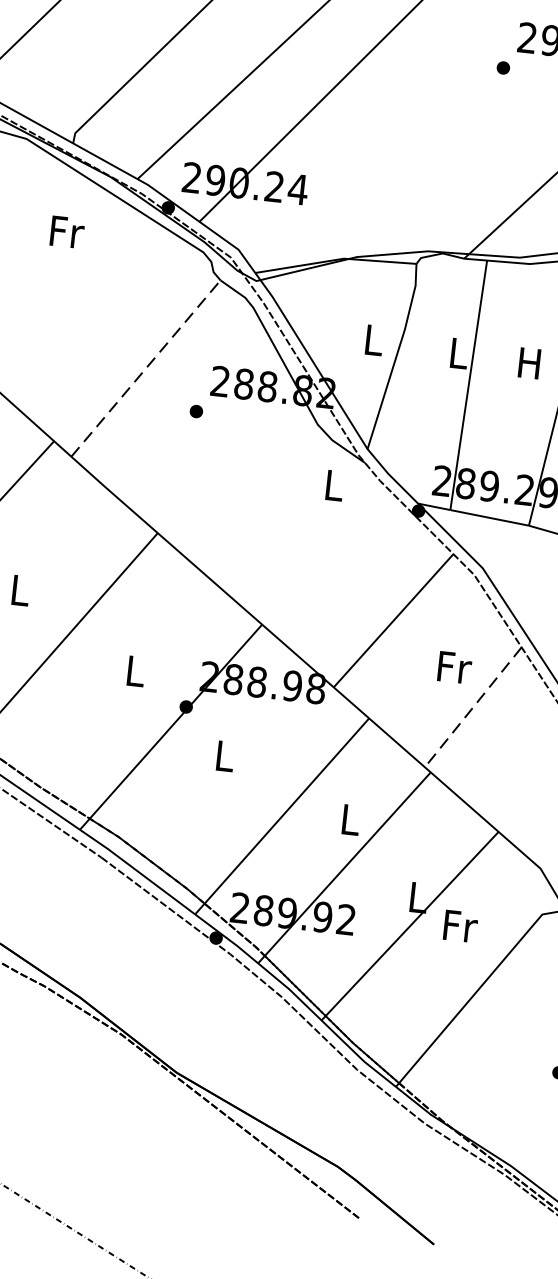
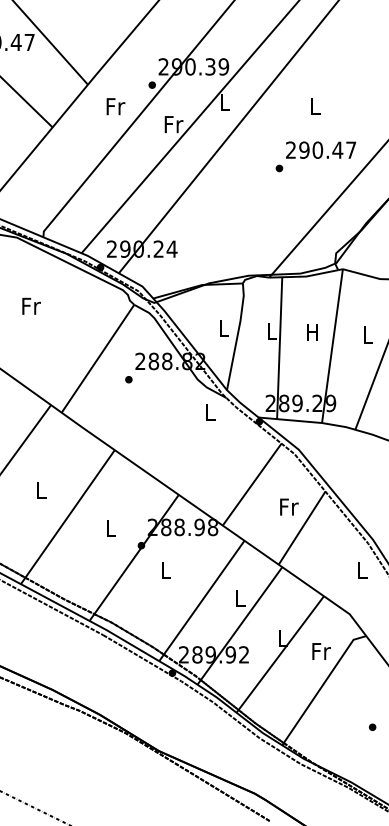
text: (67, 230) -> (31, 305), moved
line: (146, 368) -> (98, 358), dashed -> solid
line: (472, 707) -> (301, 528), dashed -> solid
text: (460, 926) -> (321, 651), moved

